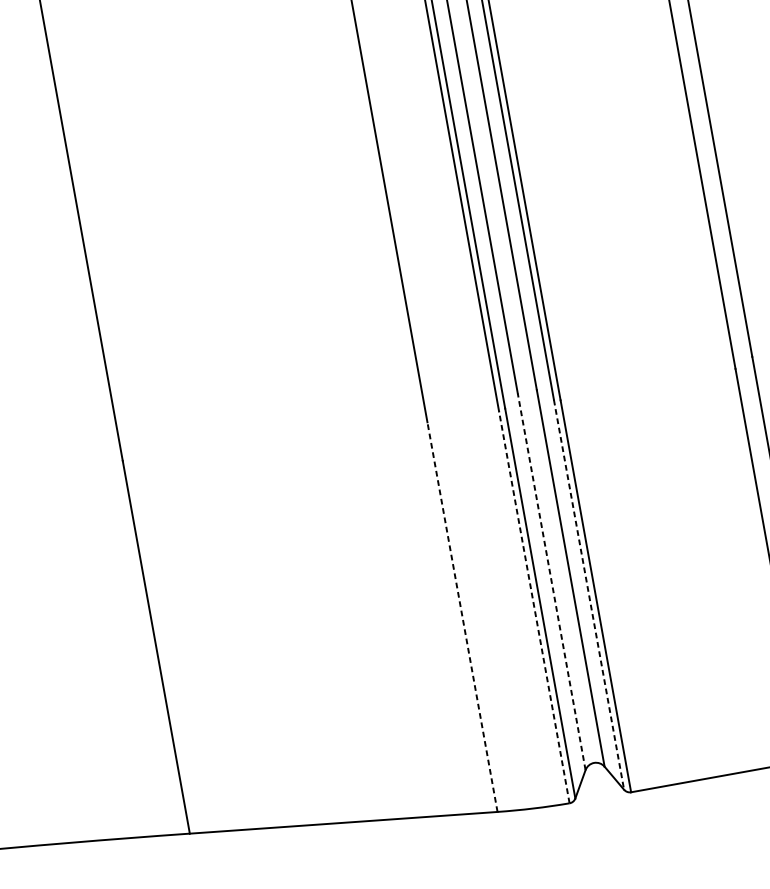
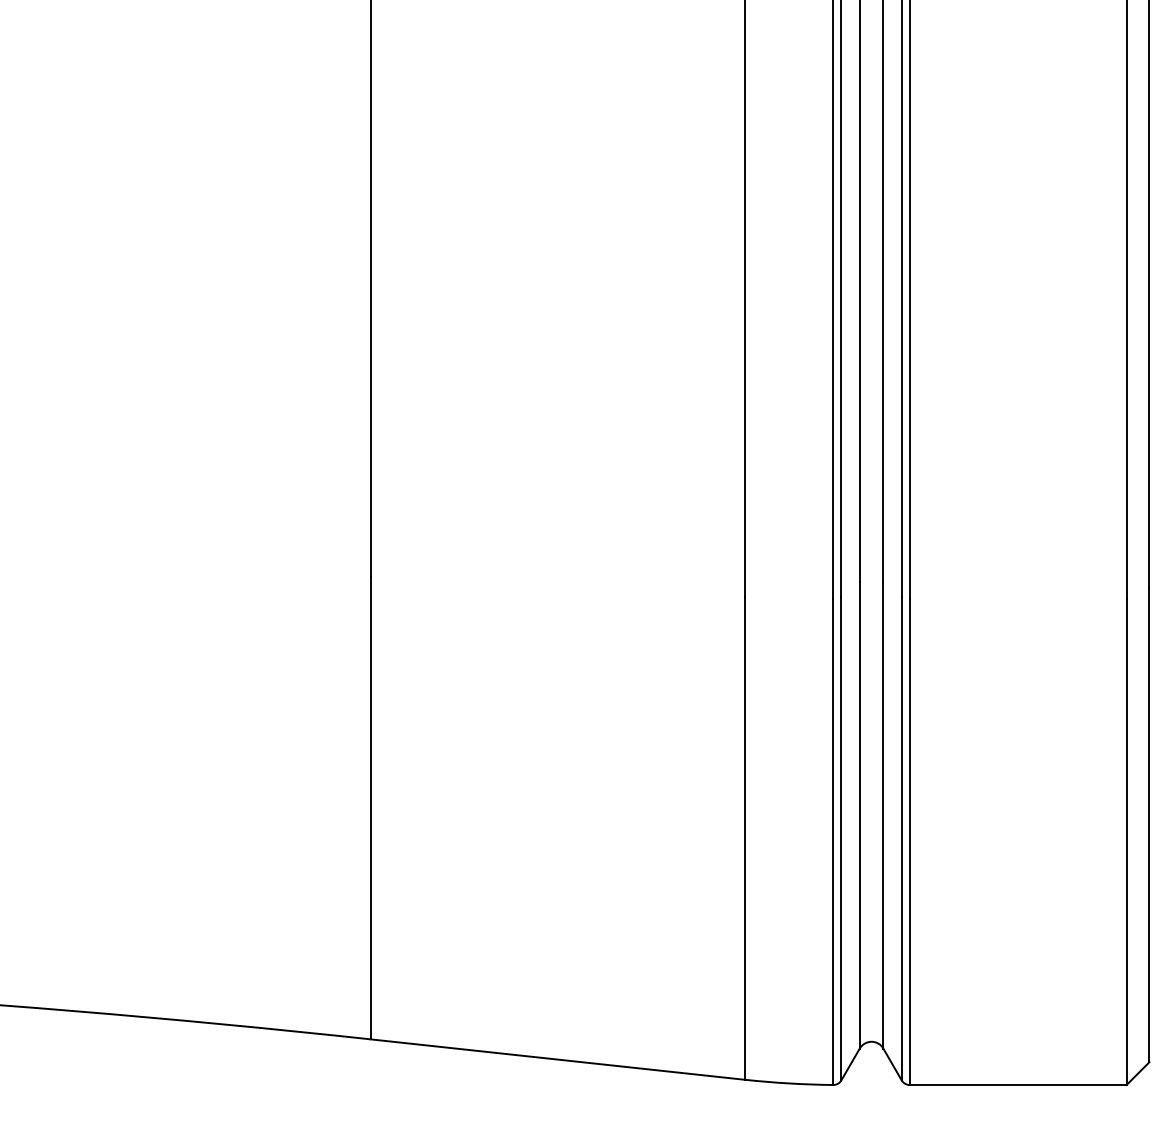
line: (551, 582) -> (859, 815), dashed -> solid
line: (588, 594) -> (901, 838), dashed -> solid
line: (534, 607) -> (833, 842), dashed -> solid
line: (462, 617) -> (744, 838), dashed -> solid

